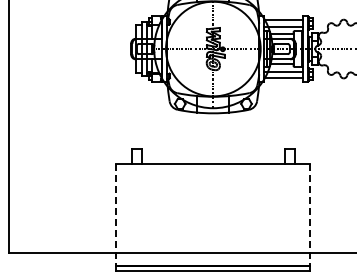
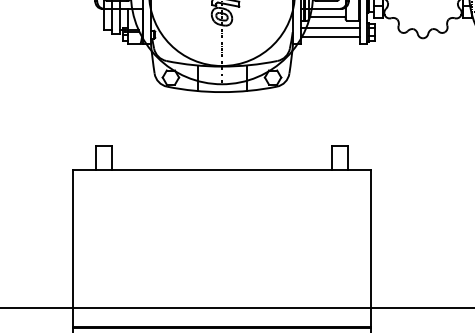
line: (116, 214) -> (72, 247), dashed -> solid
line: (310, 214) -> (371, 247), dashed -> solid

